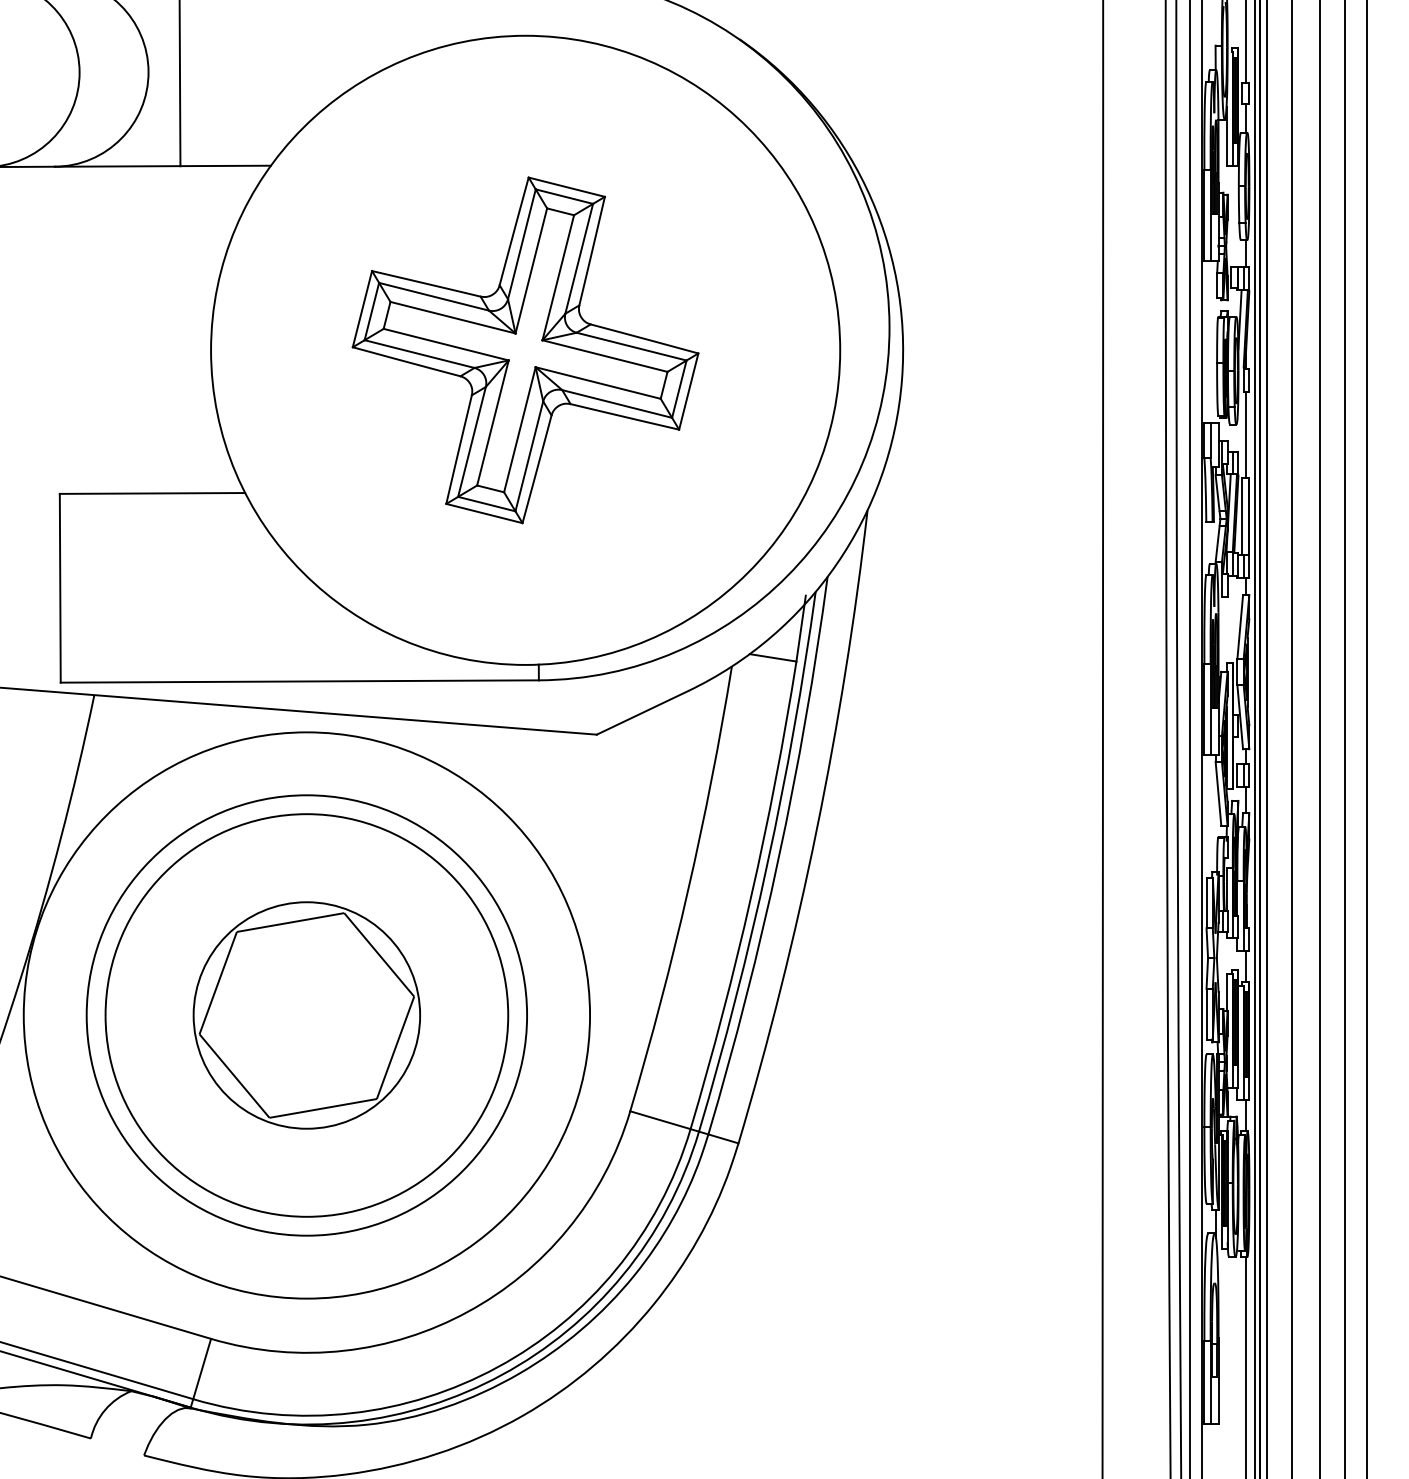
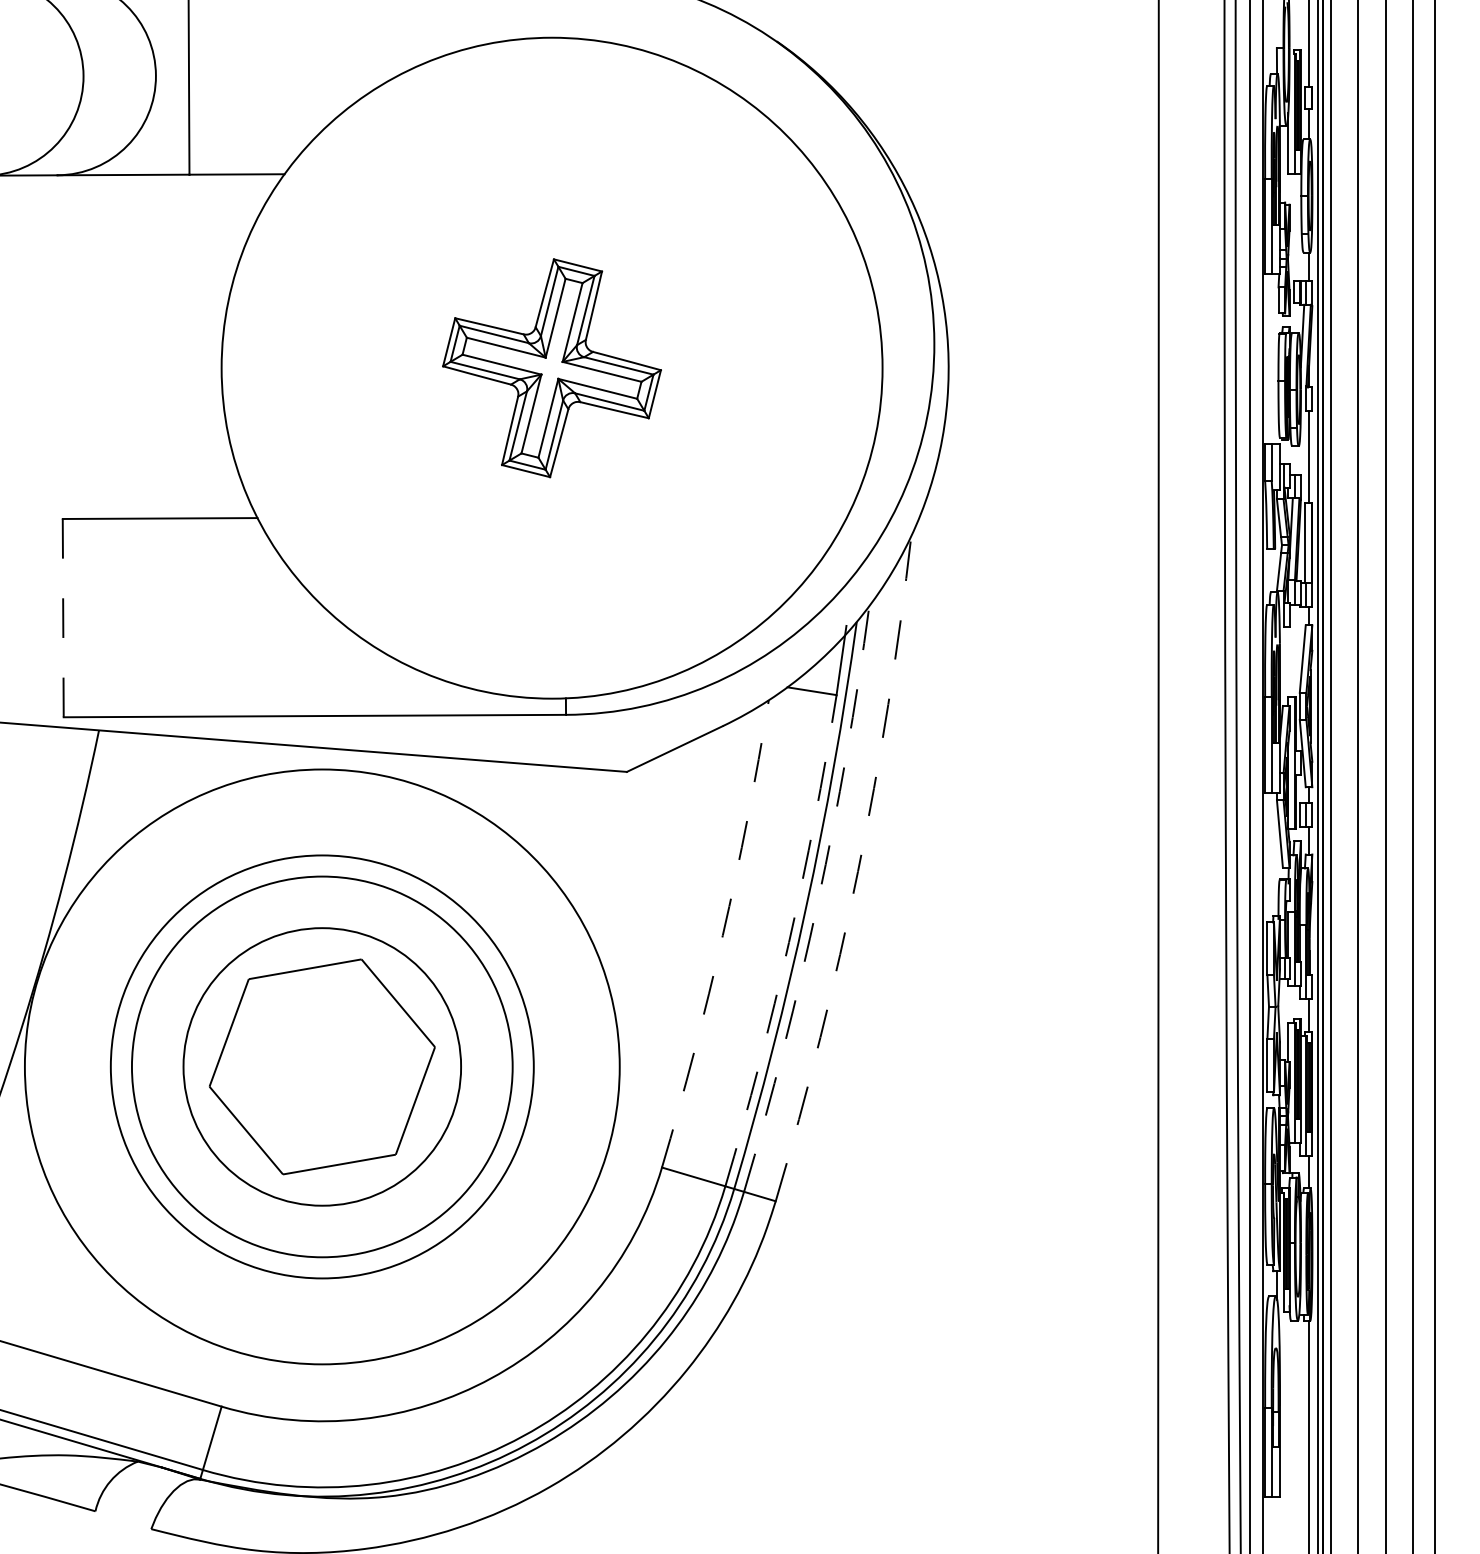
part: (525, 350) -> (551, 368), size x0.6
line: (60, 588) -> (63, 618), solid -> dashed
arc: (816, 829) -> (857, 871), solid -> dashed
arc: (778, 857) -> (817, 900), solid -> dashed
arc: (688, 890) -> (723, 935), solid -> dashed
arc: (751, 897) -> (789, 942), solid -> dashed
circle: (306, 1015) -> (321, 1066), size x0.6
circle: (306, 1015) -> (321, 1066), size x1.6

